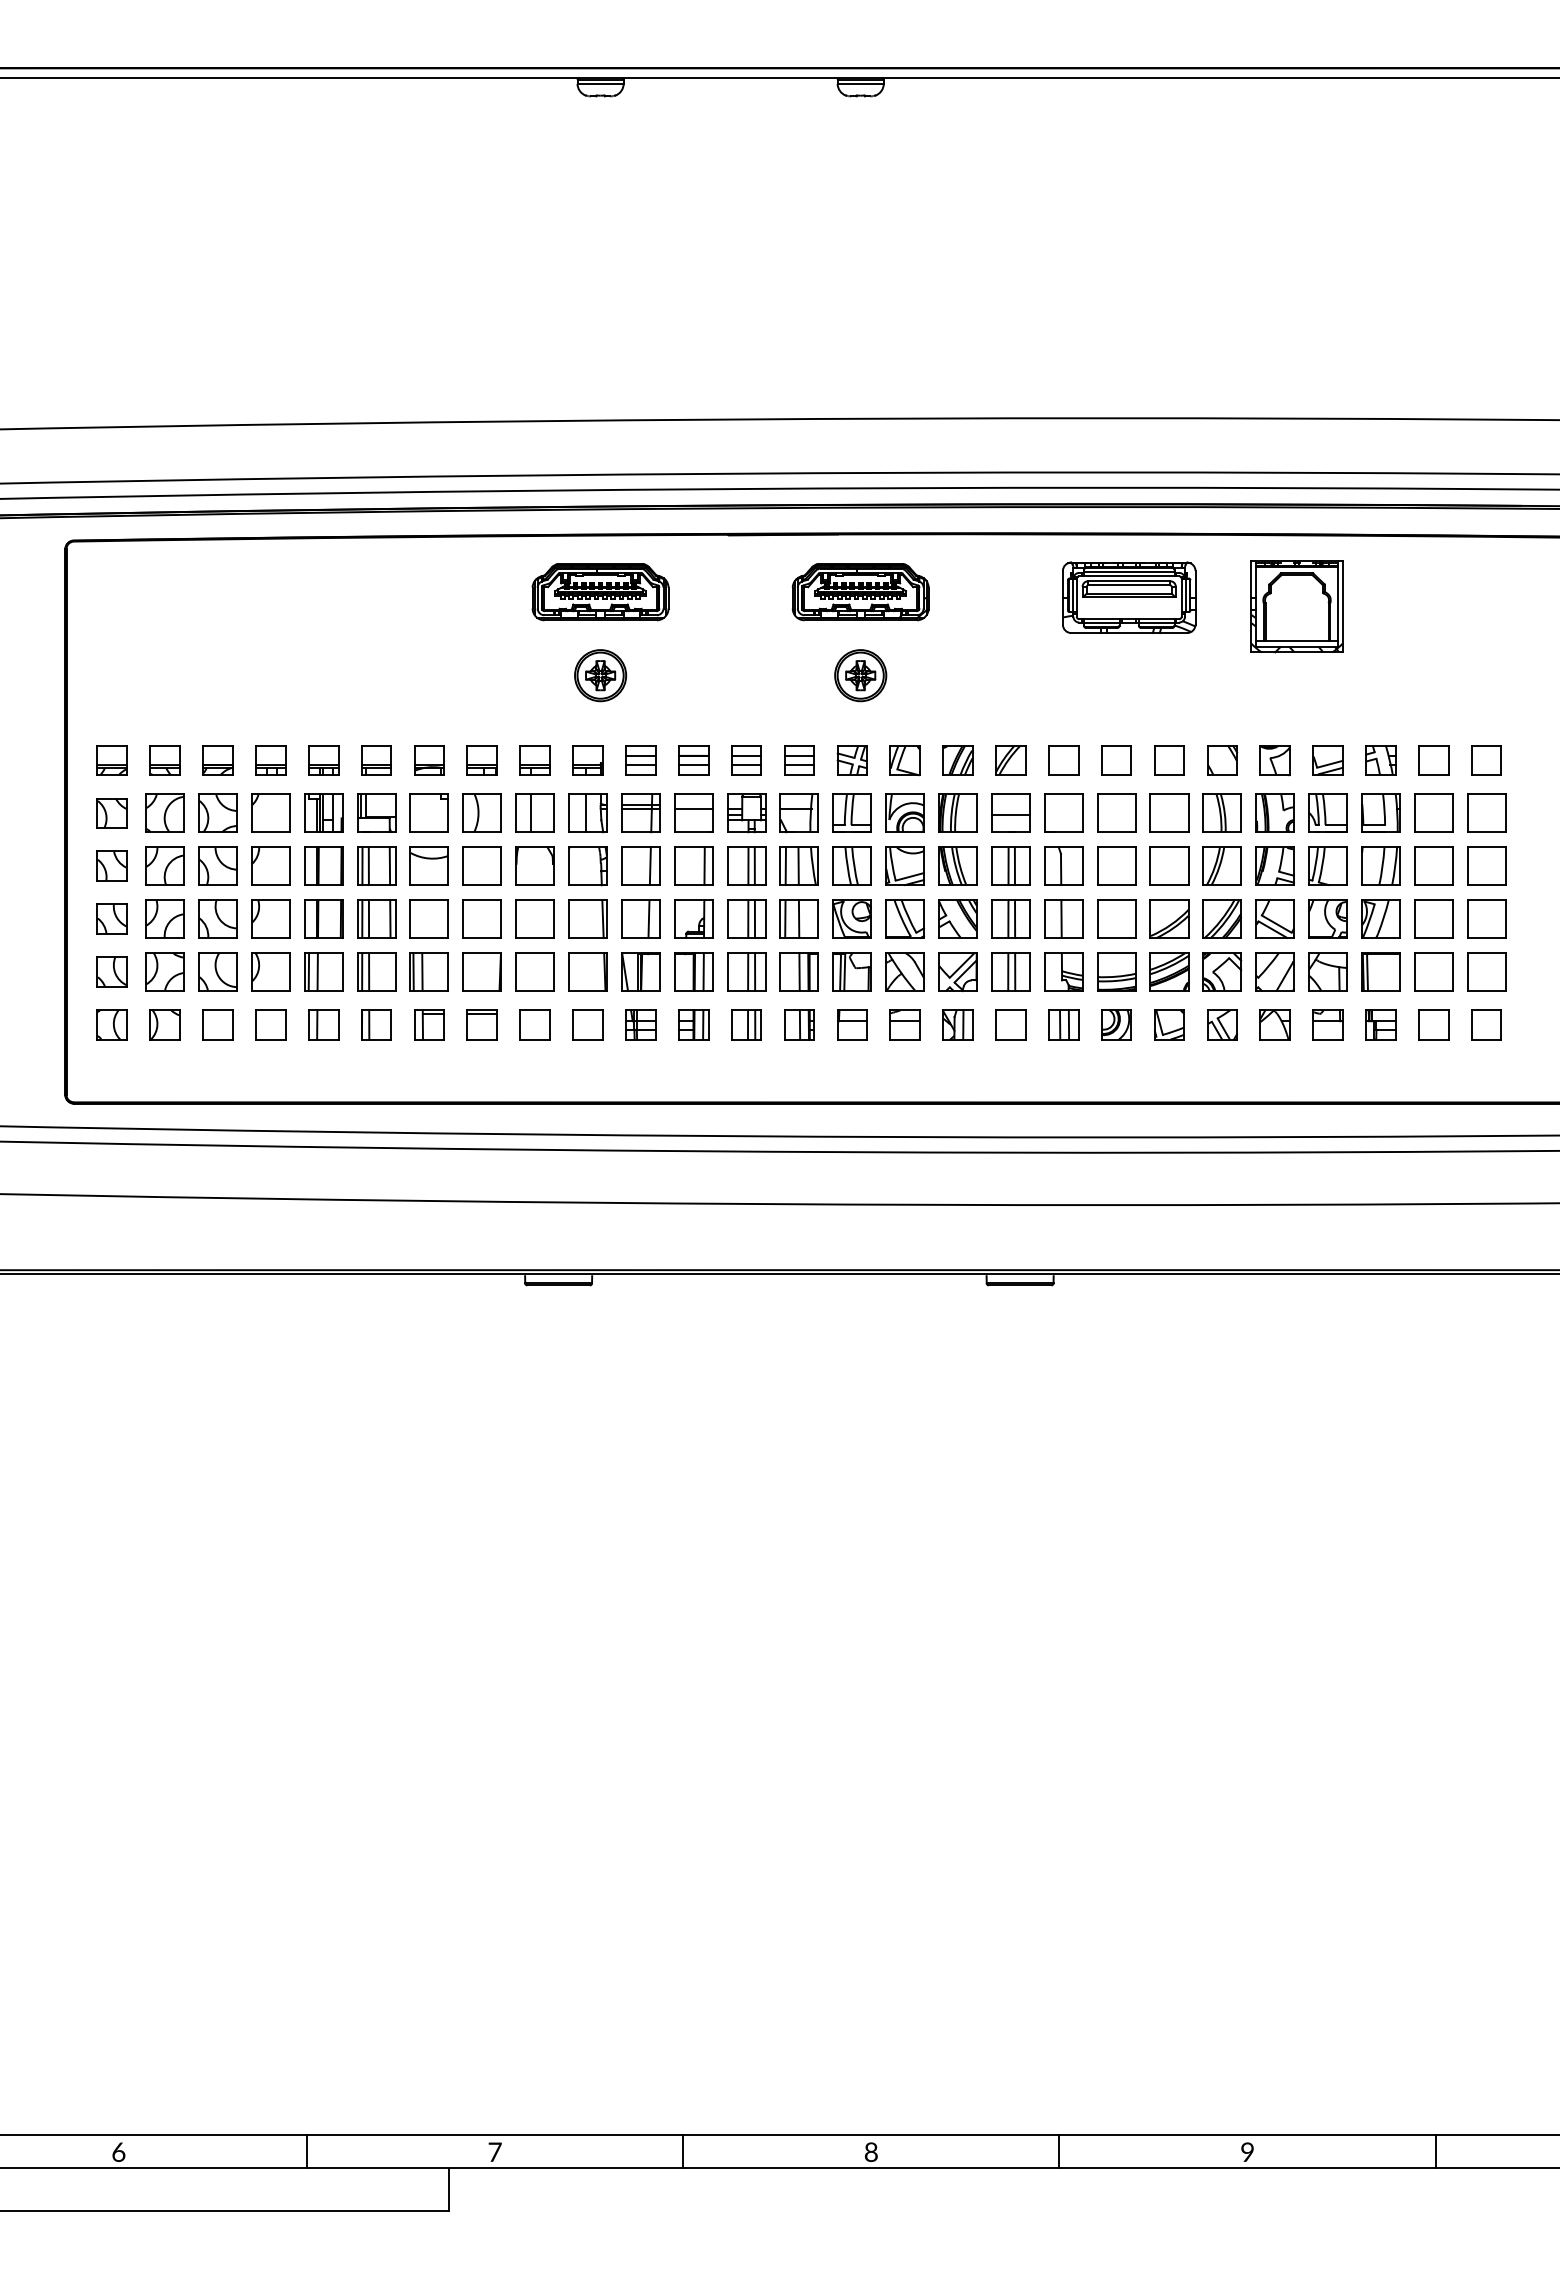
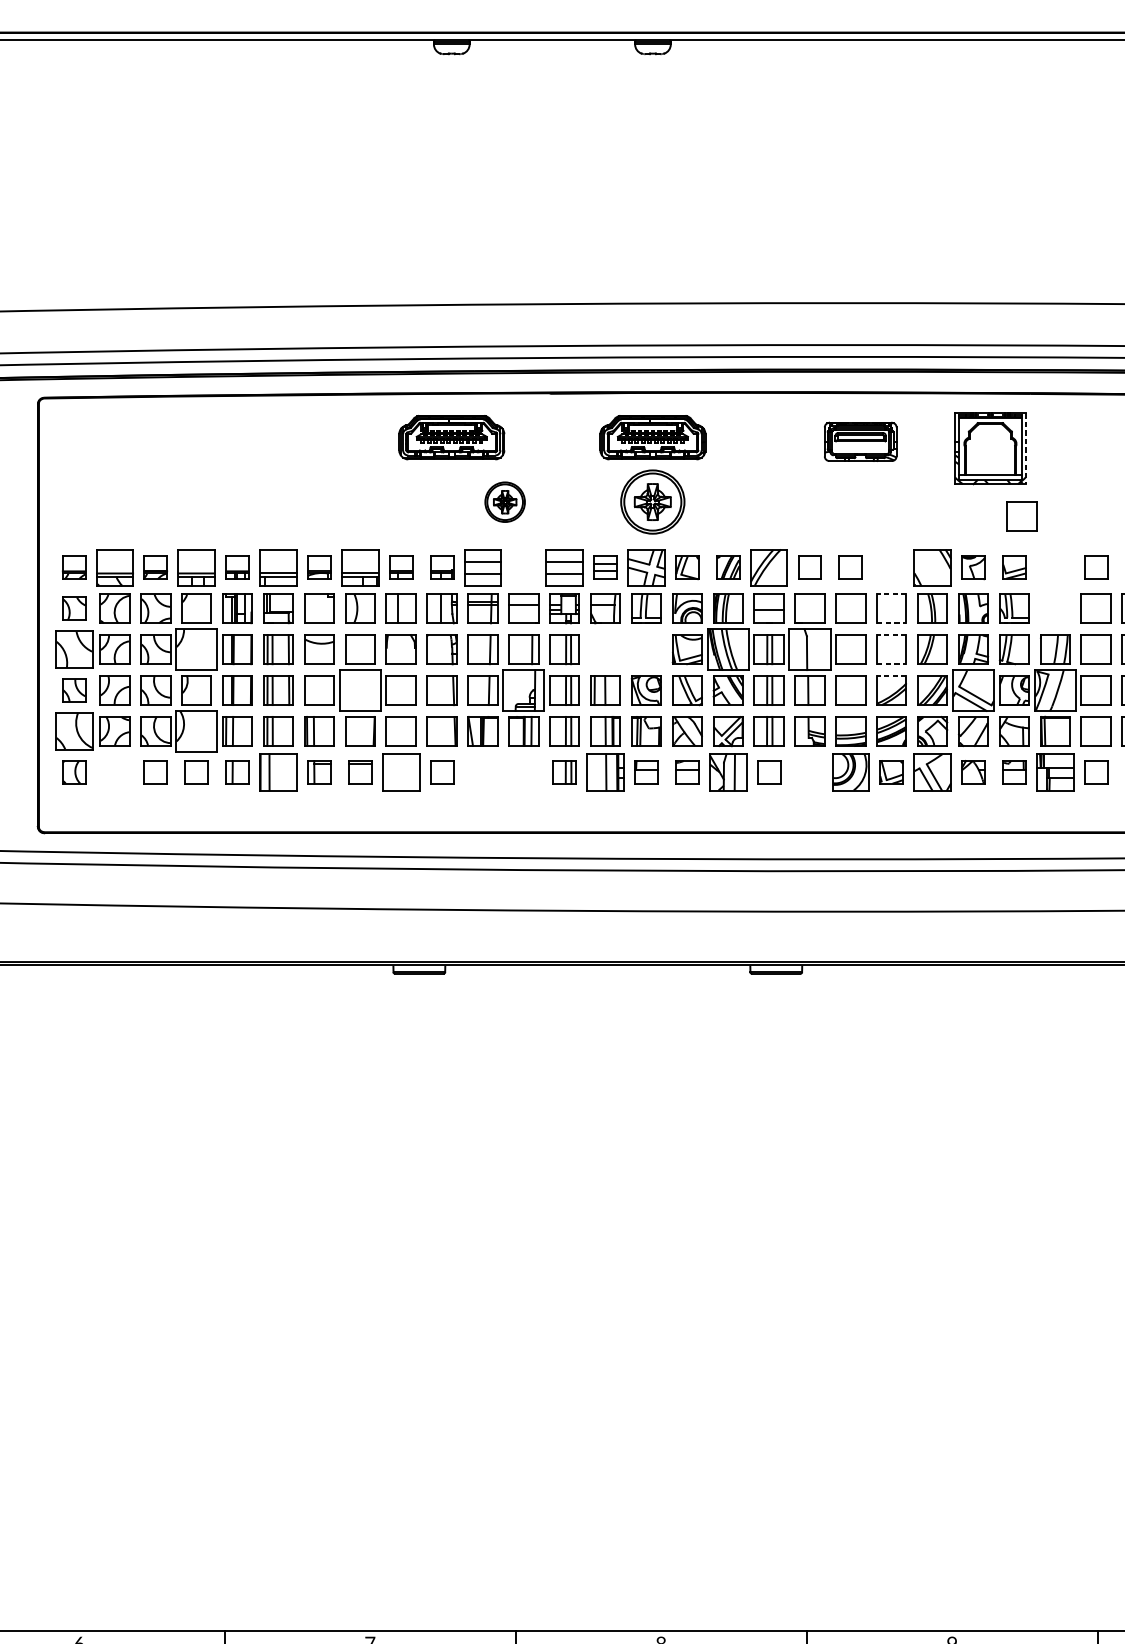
part: (1129, 597) -> (860, 441), size x0.7
line: (1342, 606) -> (1025, 448), solid -> dashed
part: (600, 675) -> (505, 502), moved
part: (860, 675) -> (652, 502), size x1.6
part: (1337, 693) -> (1021, 516), added
part: (164, 760) -> (114, 567), size x1.6
part: (270, 760) -> (196, 567), size x1.6
part: (376, 760) -> (278, 567), size x1.6
part: (481, 760) -> (359, 567), size x1.6
part: (640, 760) -> (482, 567), size x1.6
part: (693, 760) -> (523, 567), removed
part: (746, 760) -> (564, 567), size x1.6
part: (851, 760) -> (645, 567), size x1.6
part: (1010, 760) -> (768, 567), size x1.6
part: (1169, 760) -> (891, 567), removed
part: (1222, 760) -> (932, 567), size x1.6
part: (1380, 760) -> (1054, 567), removed
line: (1169, 794) -> (891, 594), solid -> dashed
part: (1380, 812) -> (1054, 608), removed
line: (1169, 832) -> (891, 623), solid -> dashed
line: (1169, 847) -> (891, 635), solid -> dashed
part: (111, 865) -> (73, 649), size x1.6
part: (270, 865) -> (196, 649), size x1.4
part: (798, 865) -> (604, 649), removed
part: (851, 865) -> (645, 649), removed
part: (957, 865) -> (727, 649), size x1.4
part: (1063, 865) -> (809, 649), size x1.4
line: (1169, 885) -> (891, 664), solid -> dashed
line: (1169, 900) -> (891, 676), solid -> dashed
part: (481, 918) -> (359, 690), size x1.4
part: (693, 918) -> (523, 690), size x1.4
part: (1274, 918) -> (972, 690), size x1.4
part: (1380, 918) -> (1054, 690), size x1.4
part: (111, 971) -> (73, 731), size x1.6
part: (270, 971) -> (196, 731), size x1.4
part: (164, 1024) -> (114, 772), removed
part: (376, 1024) -> (278, 772), size x1.6
part: (534, 1024) -> (400, 772), size x1.6
part: (640, 1024) -> (482, 772), removed
part: (693, 1024) -> (523, 772), removed
part: (799, 1024) -> (605, 772), size x1.6
part: (957, 1024) -> (727, 772), size x1.6
part: (1063, 1024) -> (809, 772), removed
part: (1116, 1024) -> (850, 772), size x1.6
part: (1222, 1024) -> (932, 772), size x1.6
part: (1380, 1024) -> (1054, 772), size x1.6

